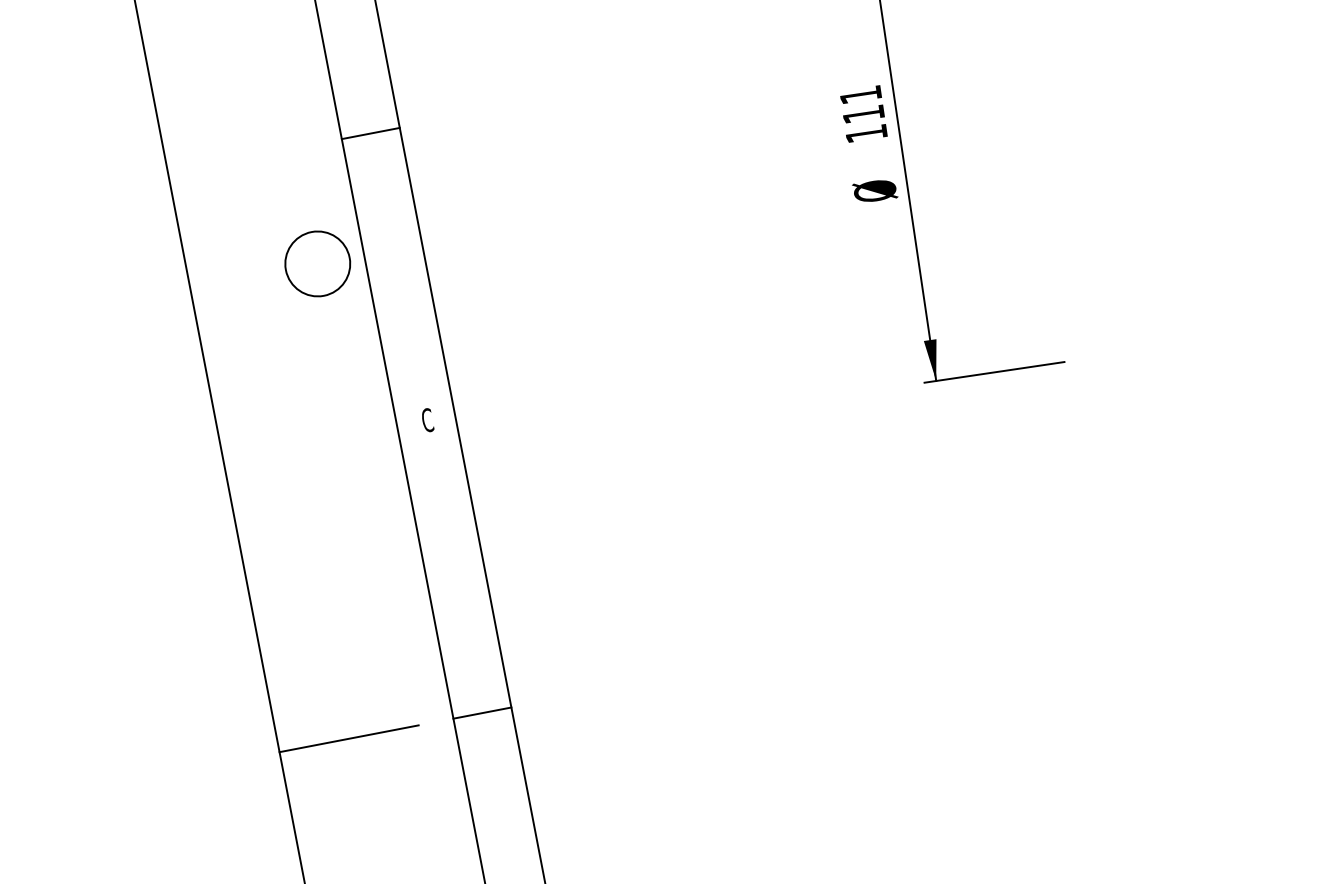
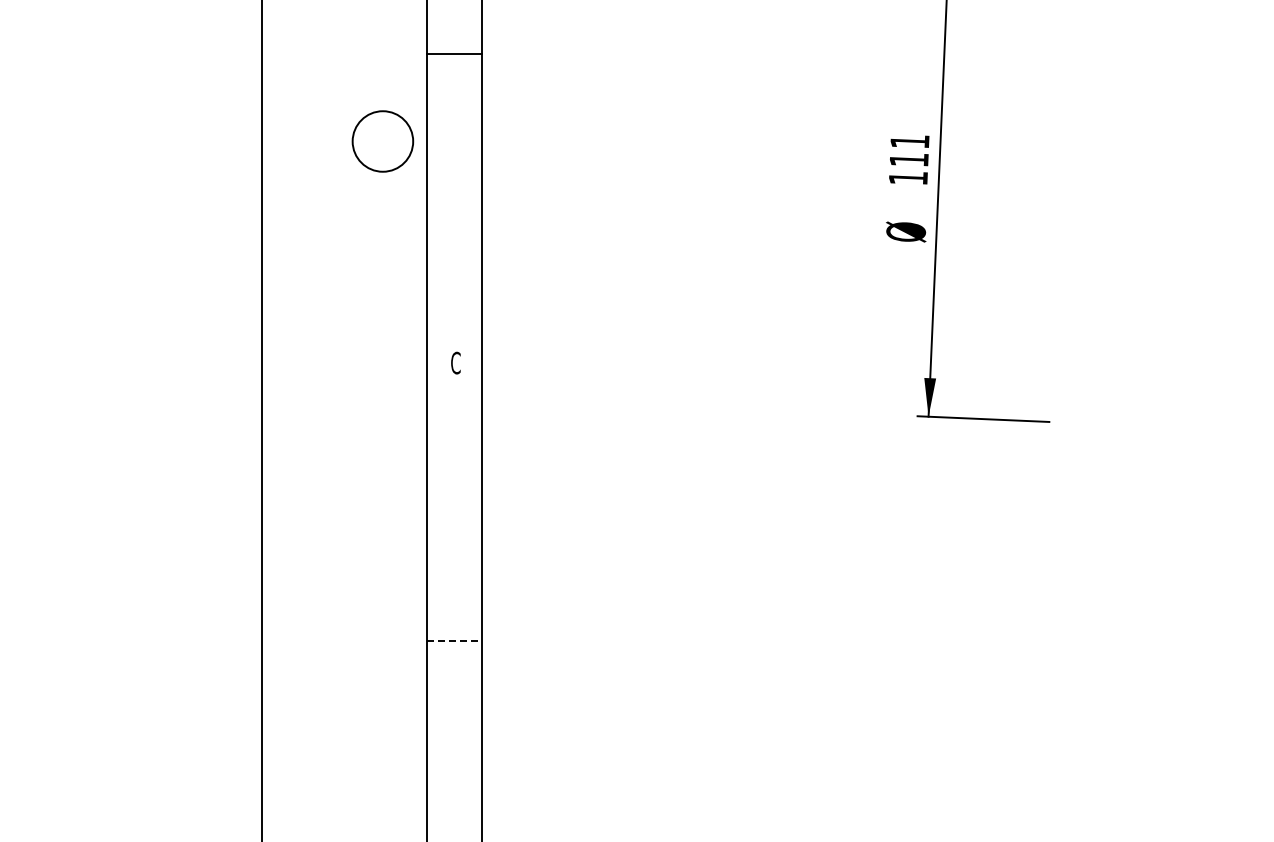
line: (370, 133) -> (454, 54), moved
circle: (317, 264) -> (382, 141), moved
line: (482, 712) -> (454, 640), solid -> dashed
line: (348, 738) -> (327, 640), removed

